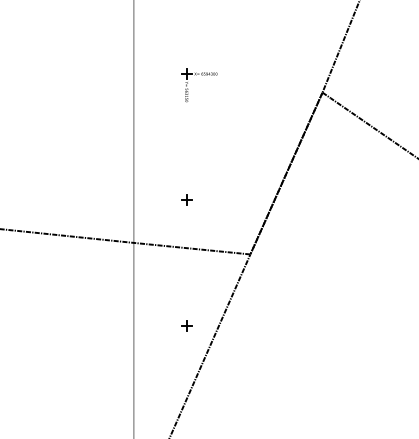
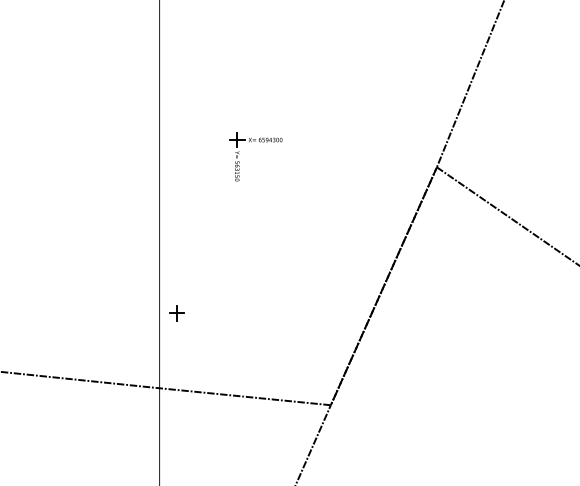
part: (186, 199) -> (176, 312), moved

